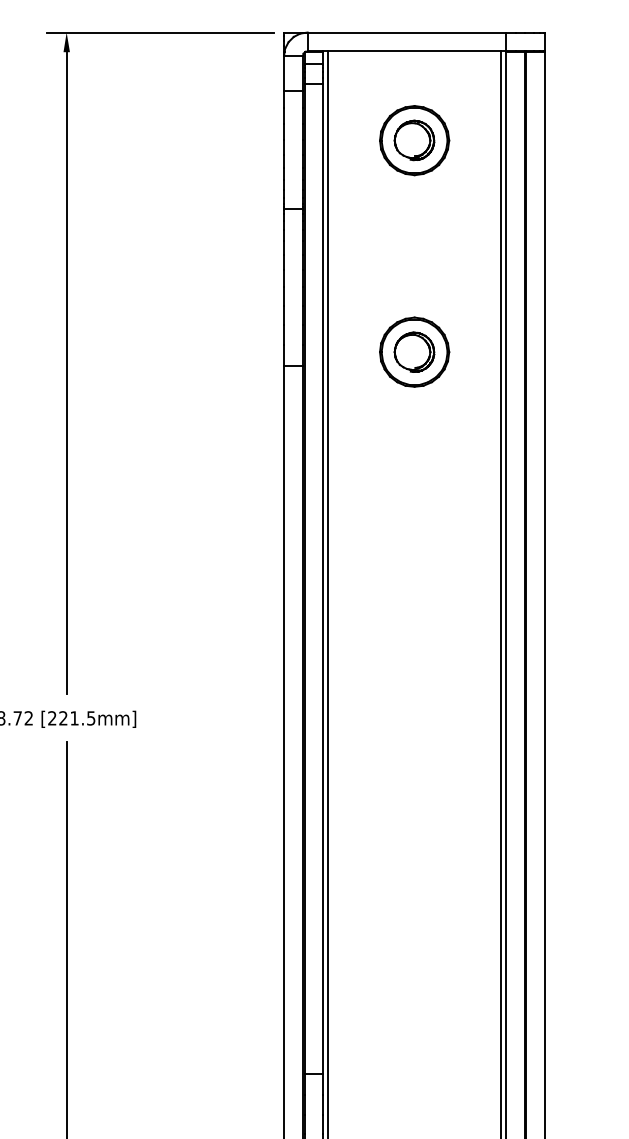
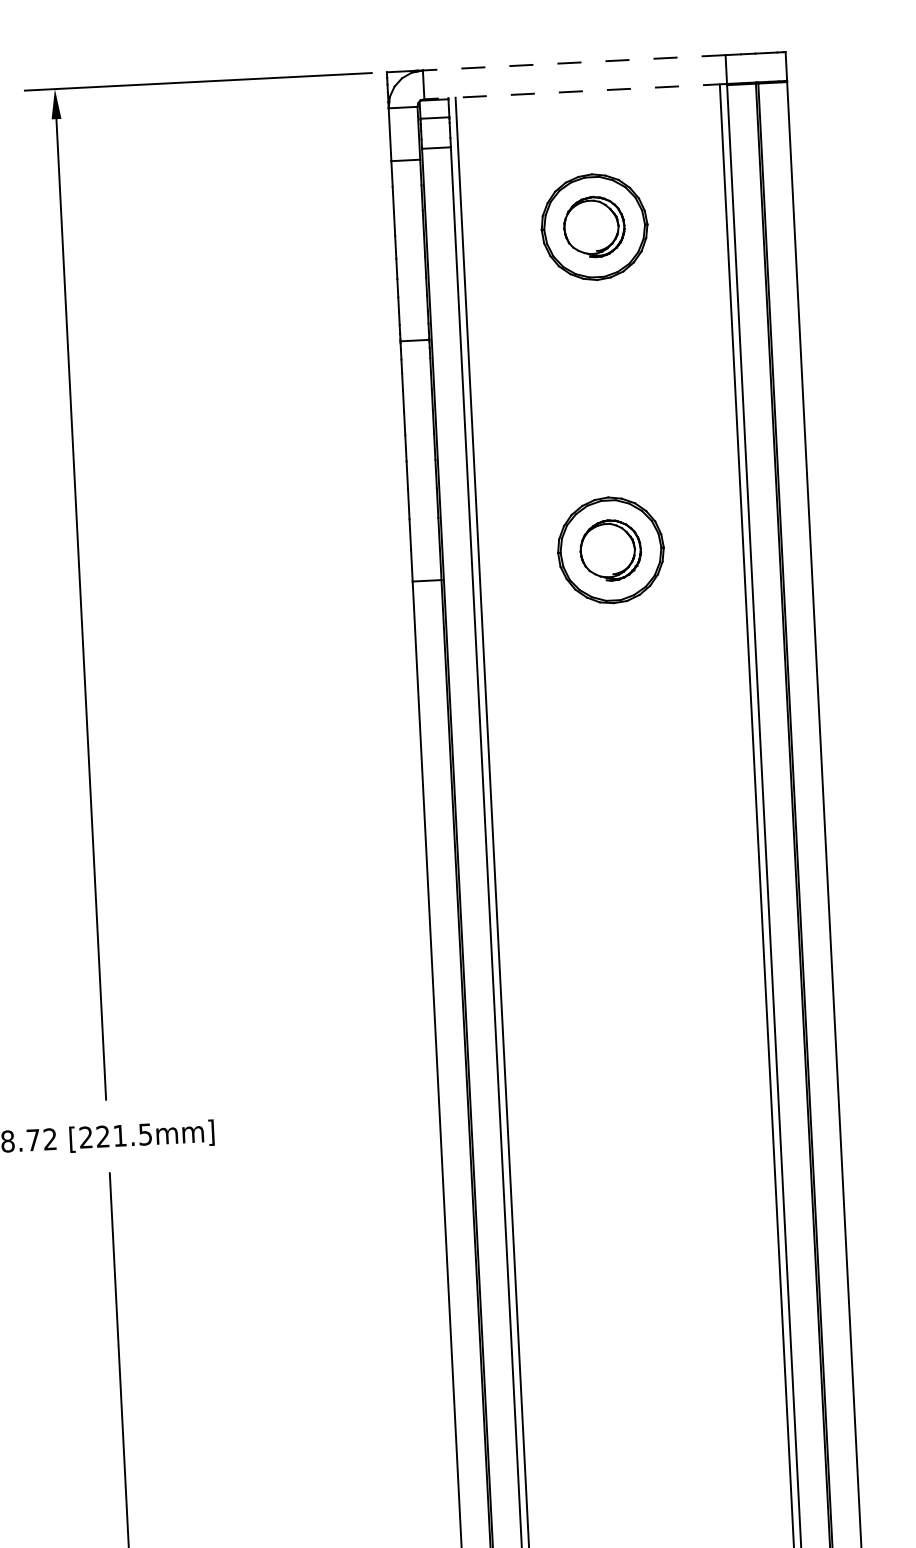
line: (406, 32) -> (573, 62), solid -> dashed
line: (406, 51) -> (575, 91), solid -> dashed

